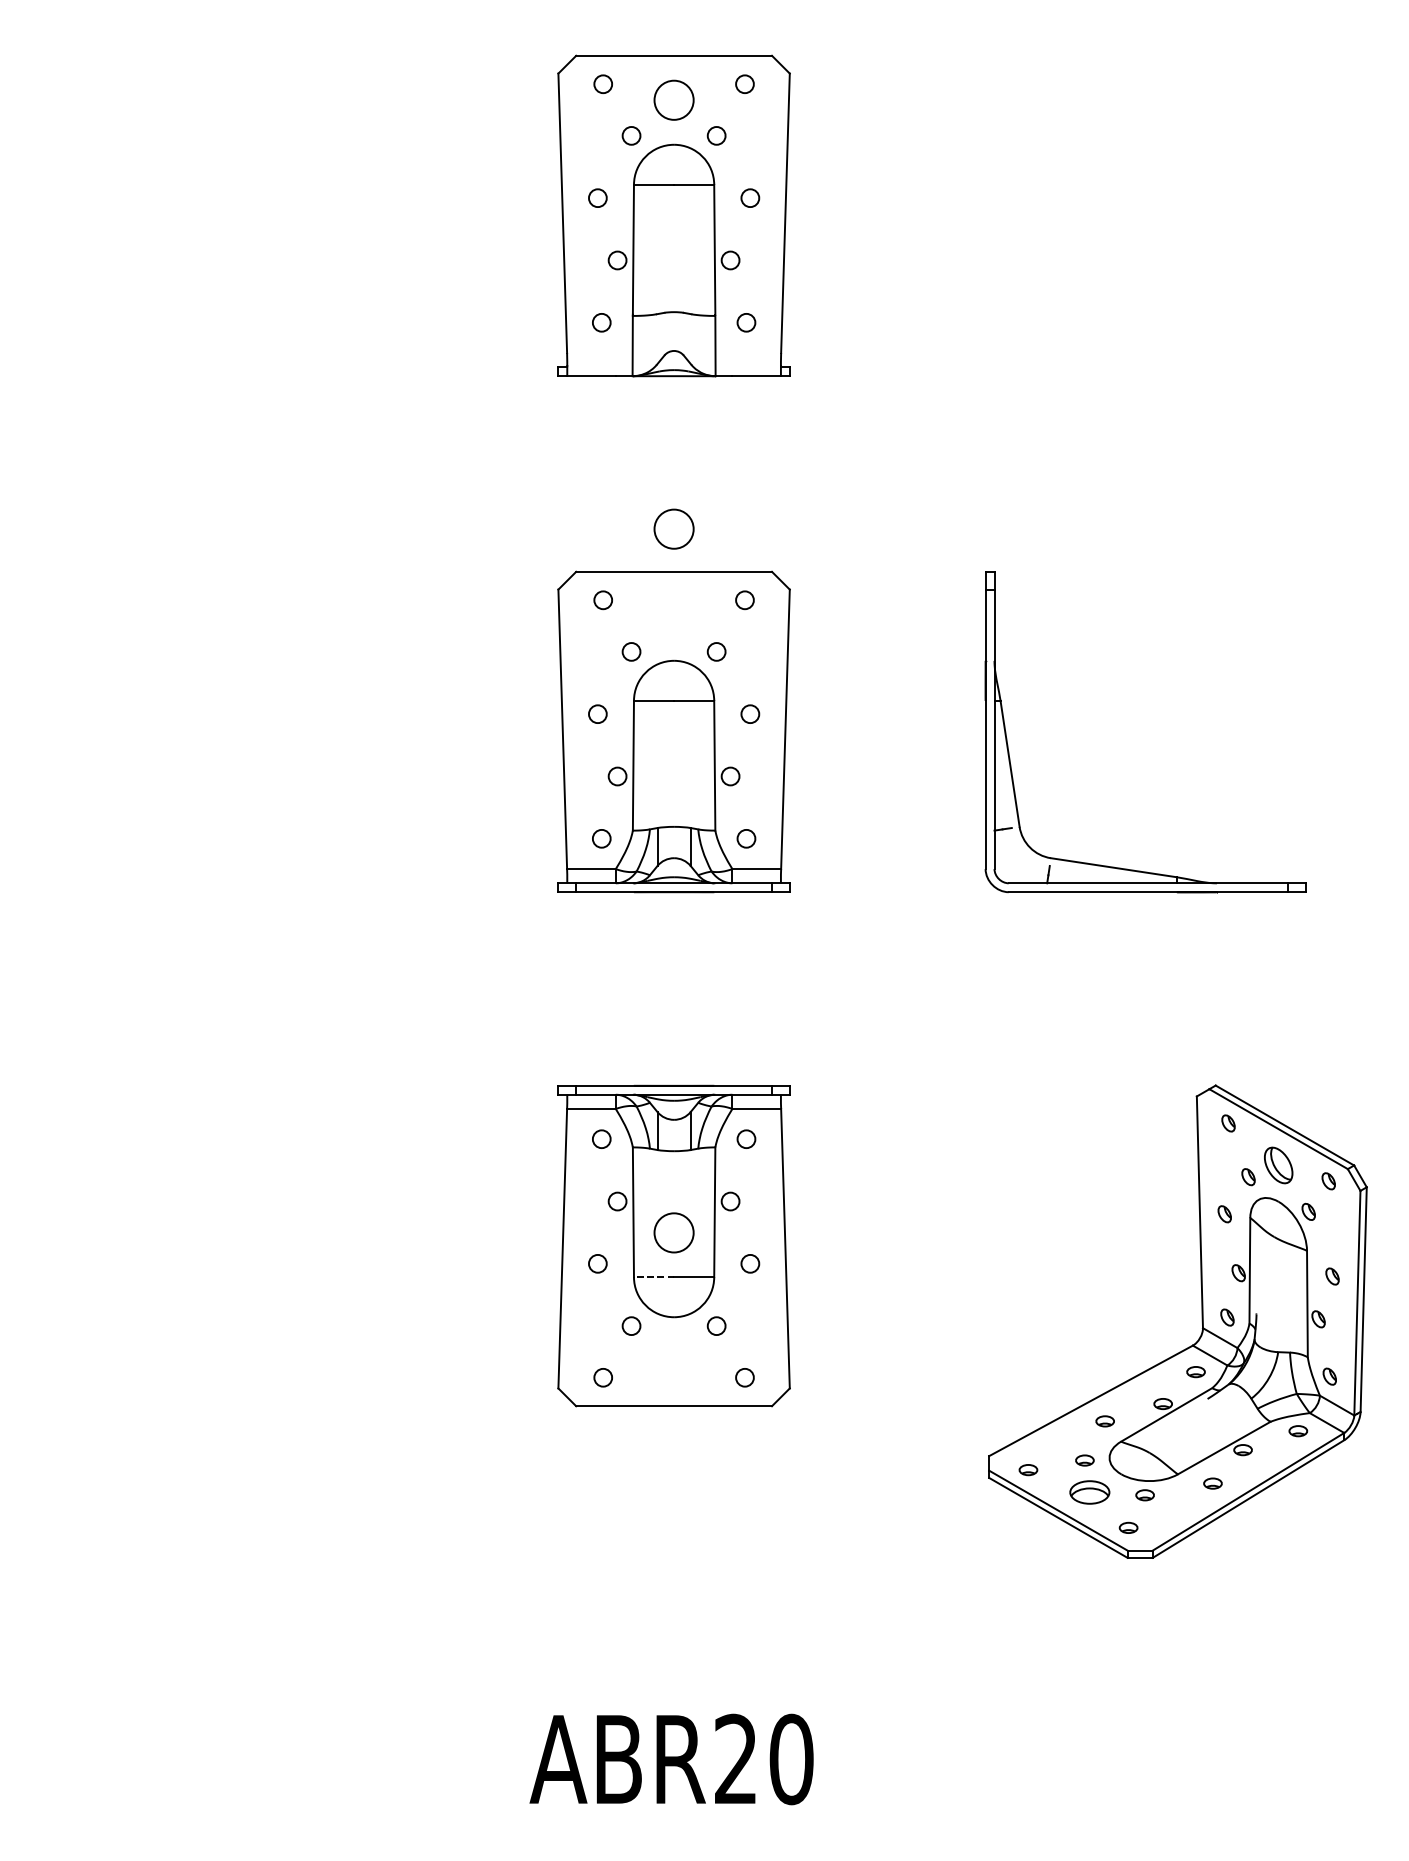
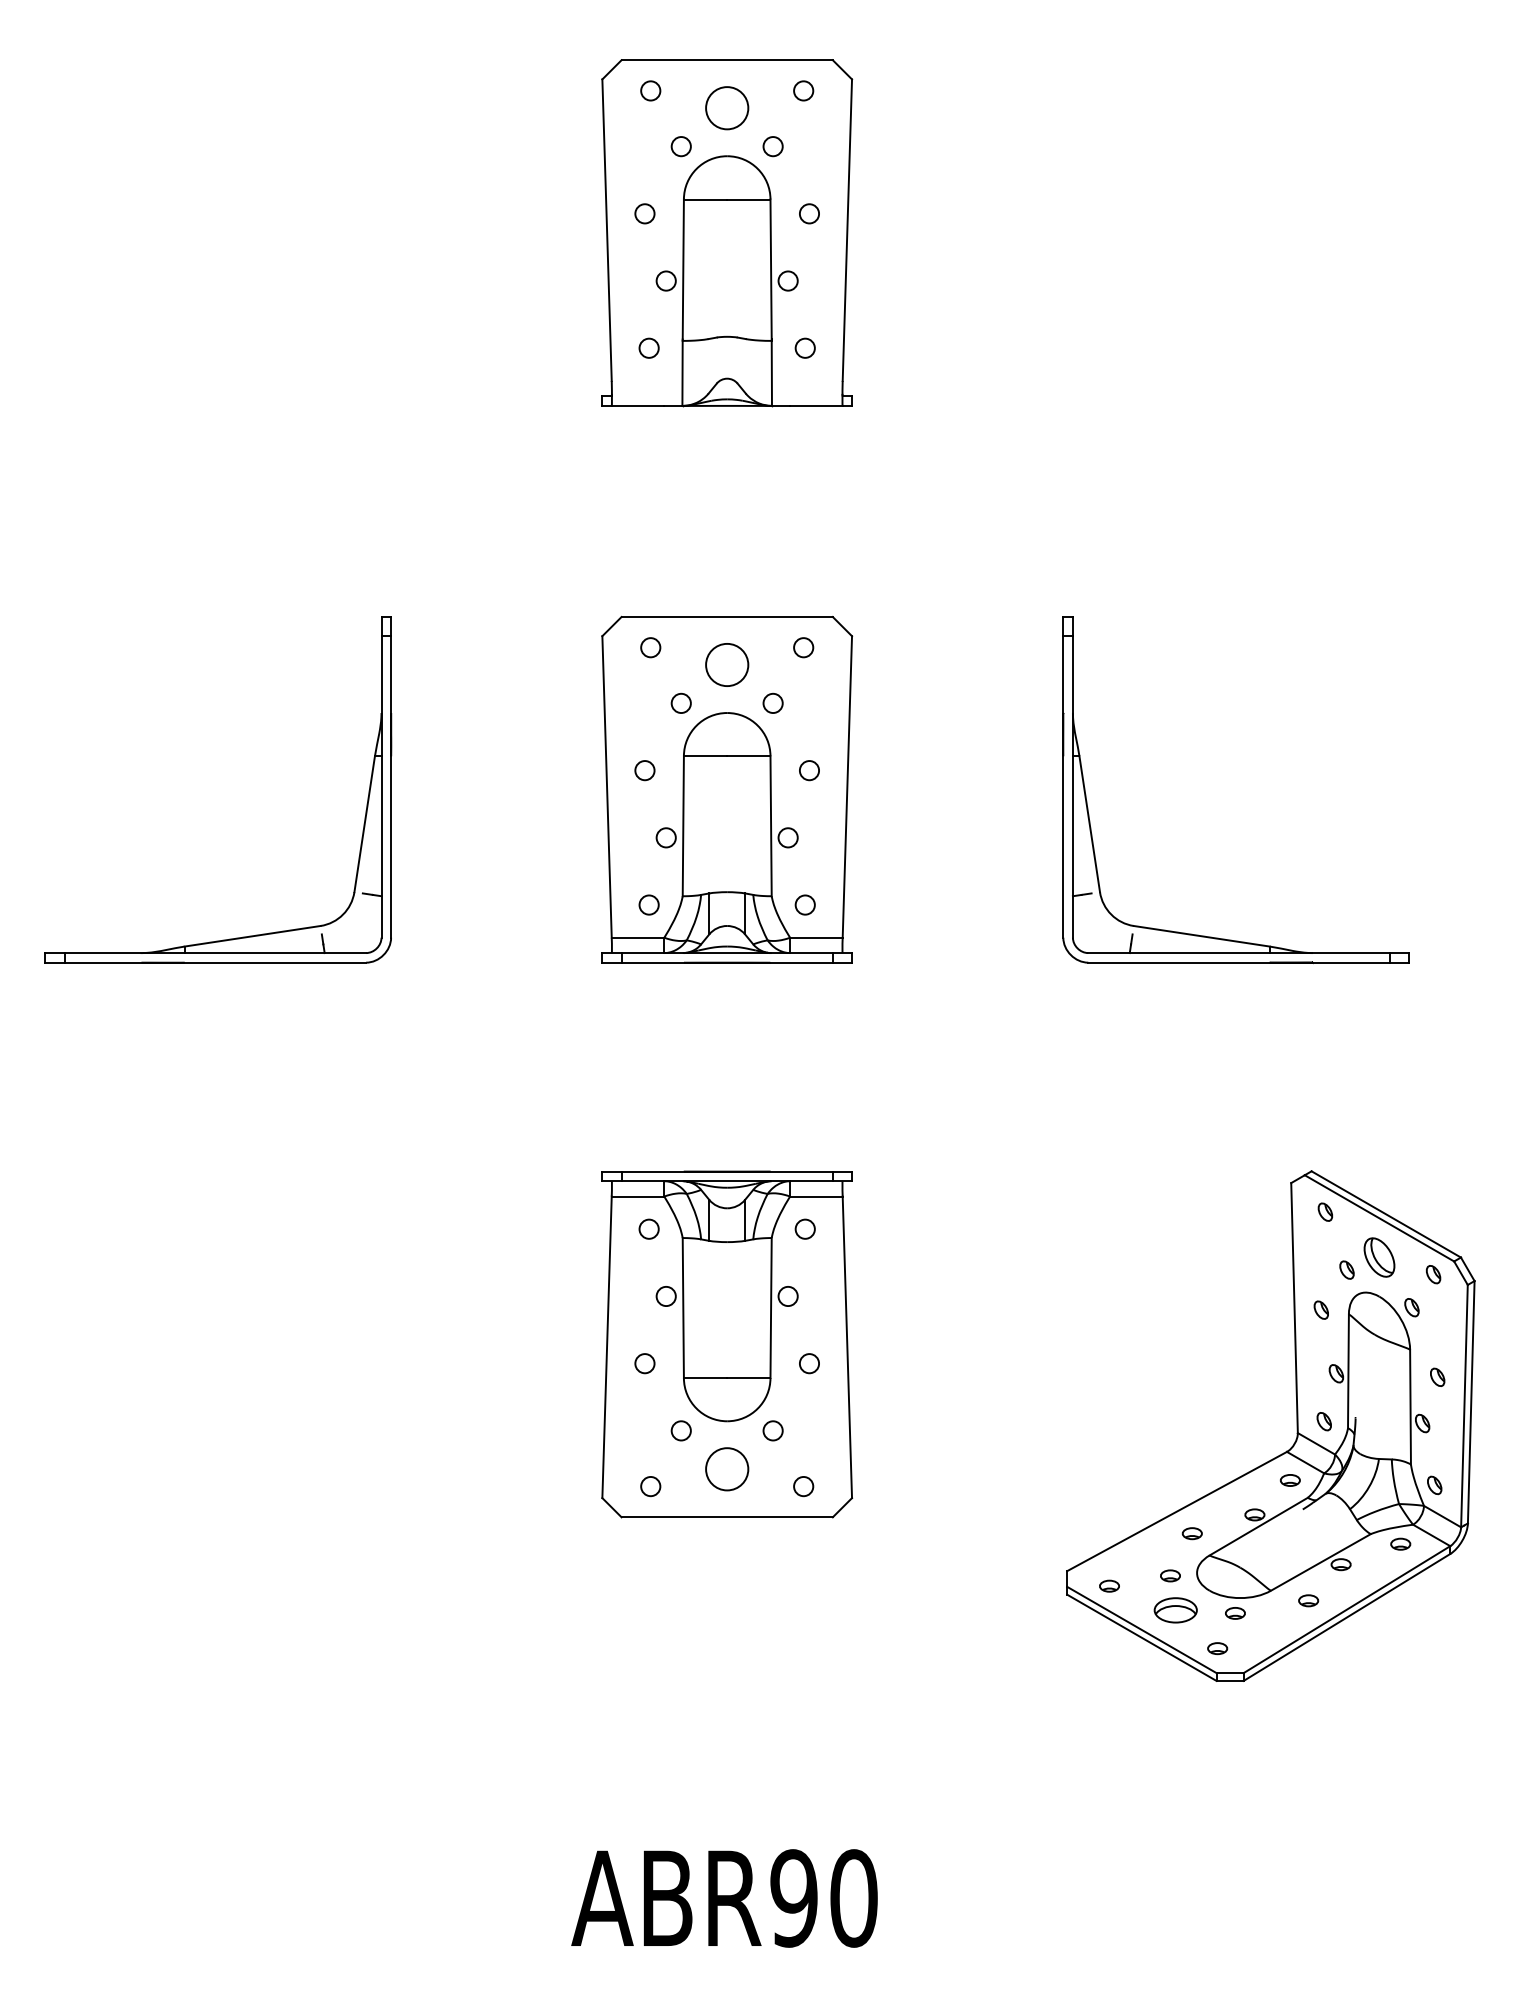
circle: (674, 528) -> (727, 664), moved
part: (338, 751) -> (365, 810), added
circle: (674, 1233) -> (727, 1469), moved
line: (653, 1277) -> (705, 1378), dashed -> solid
text: (735, 1759) -> (793, 1898), ABR20 -> ABR90

